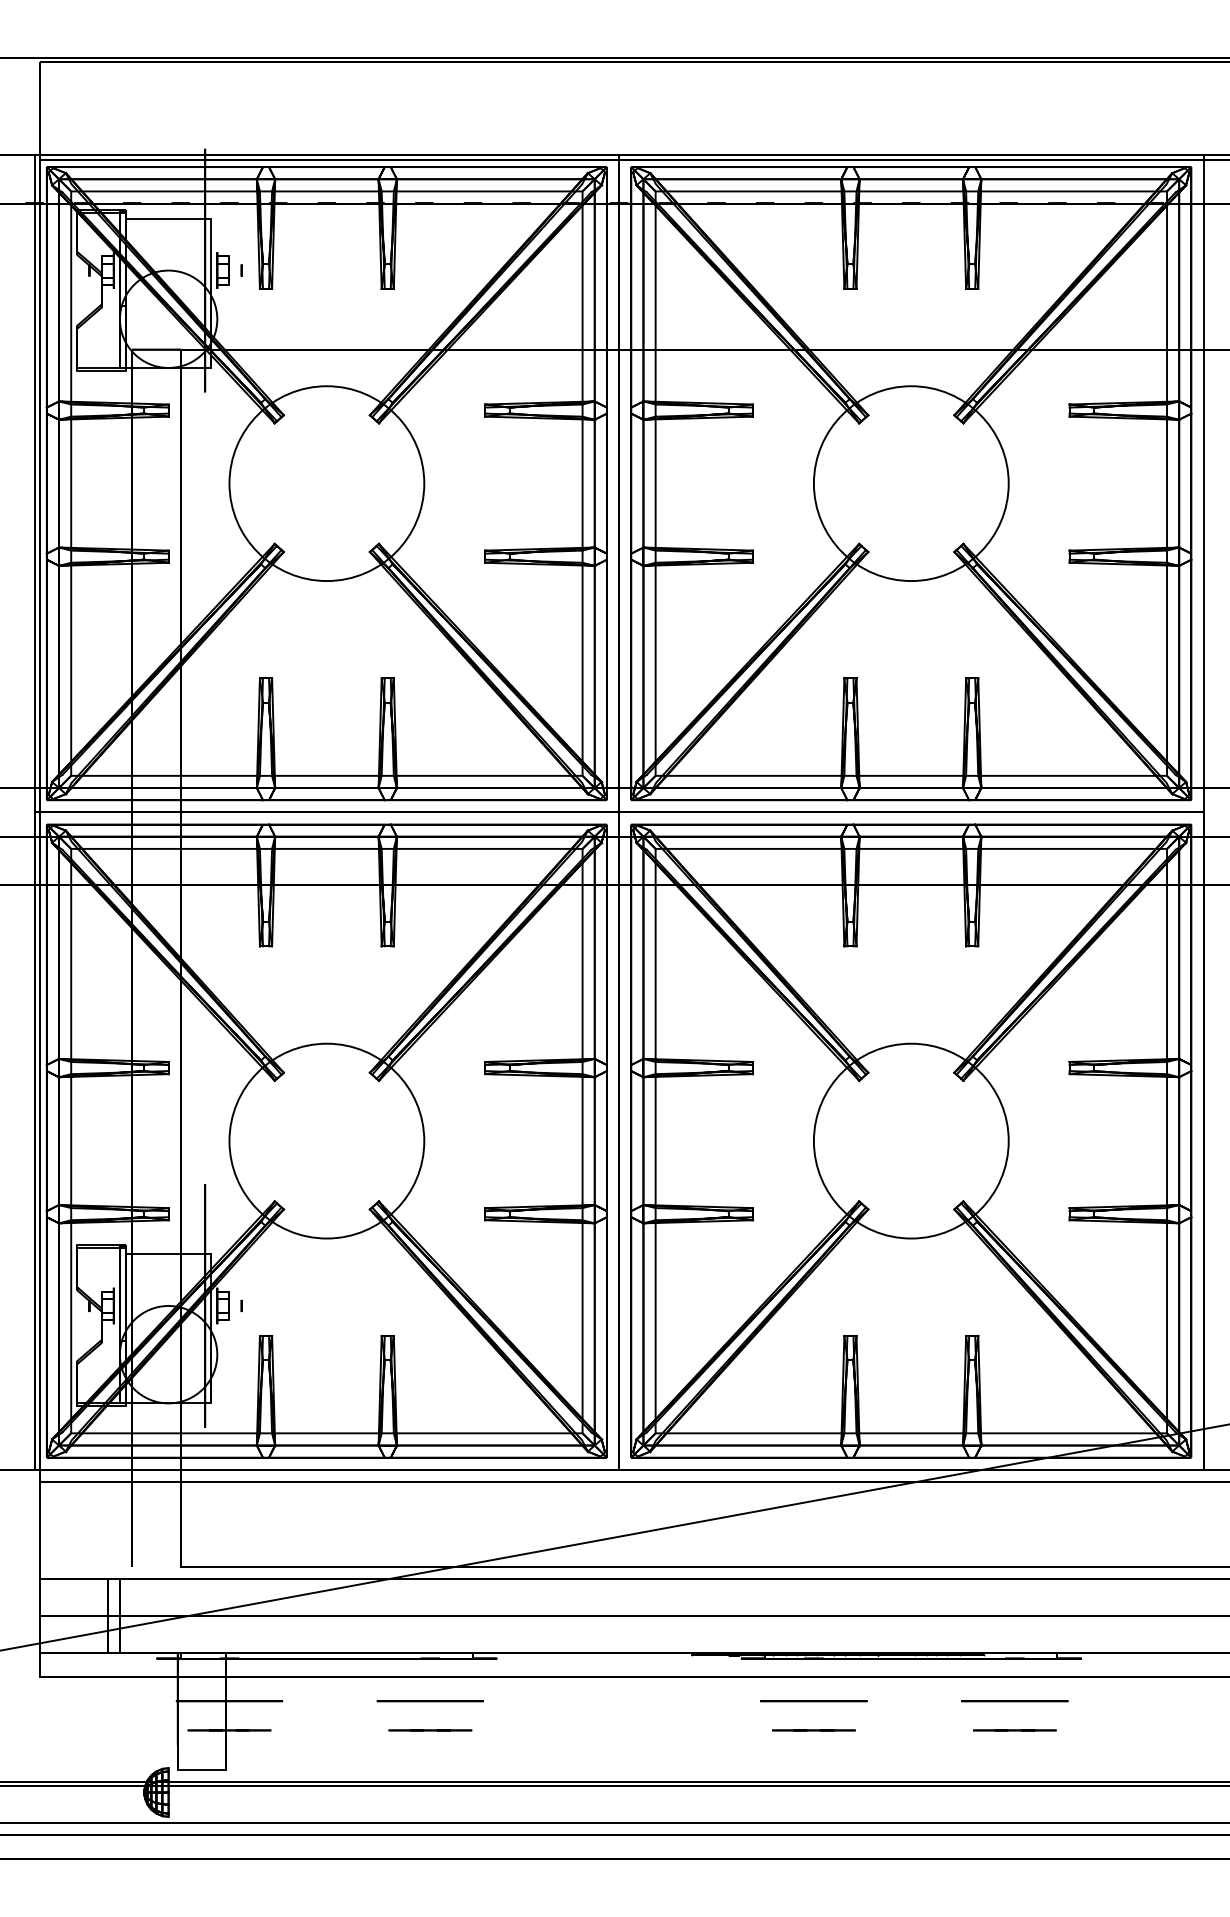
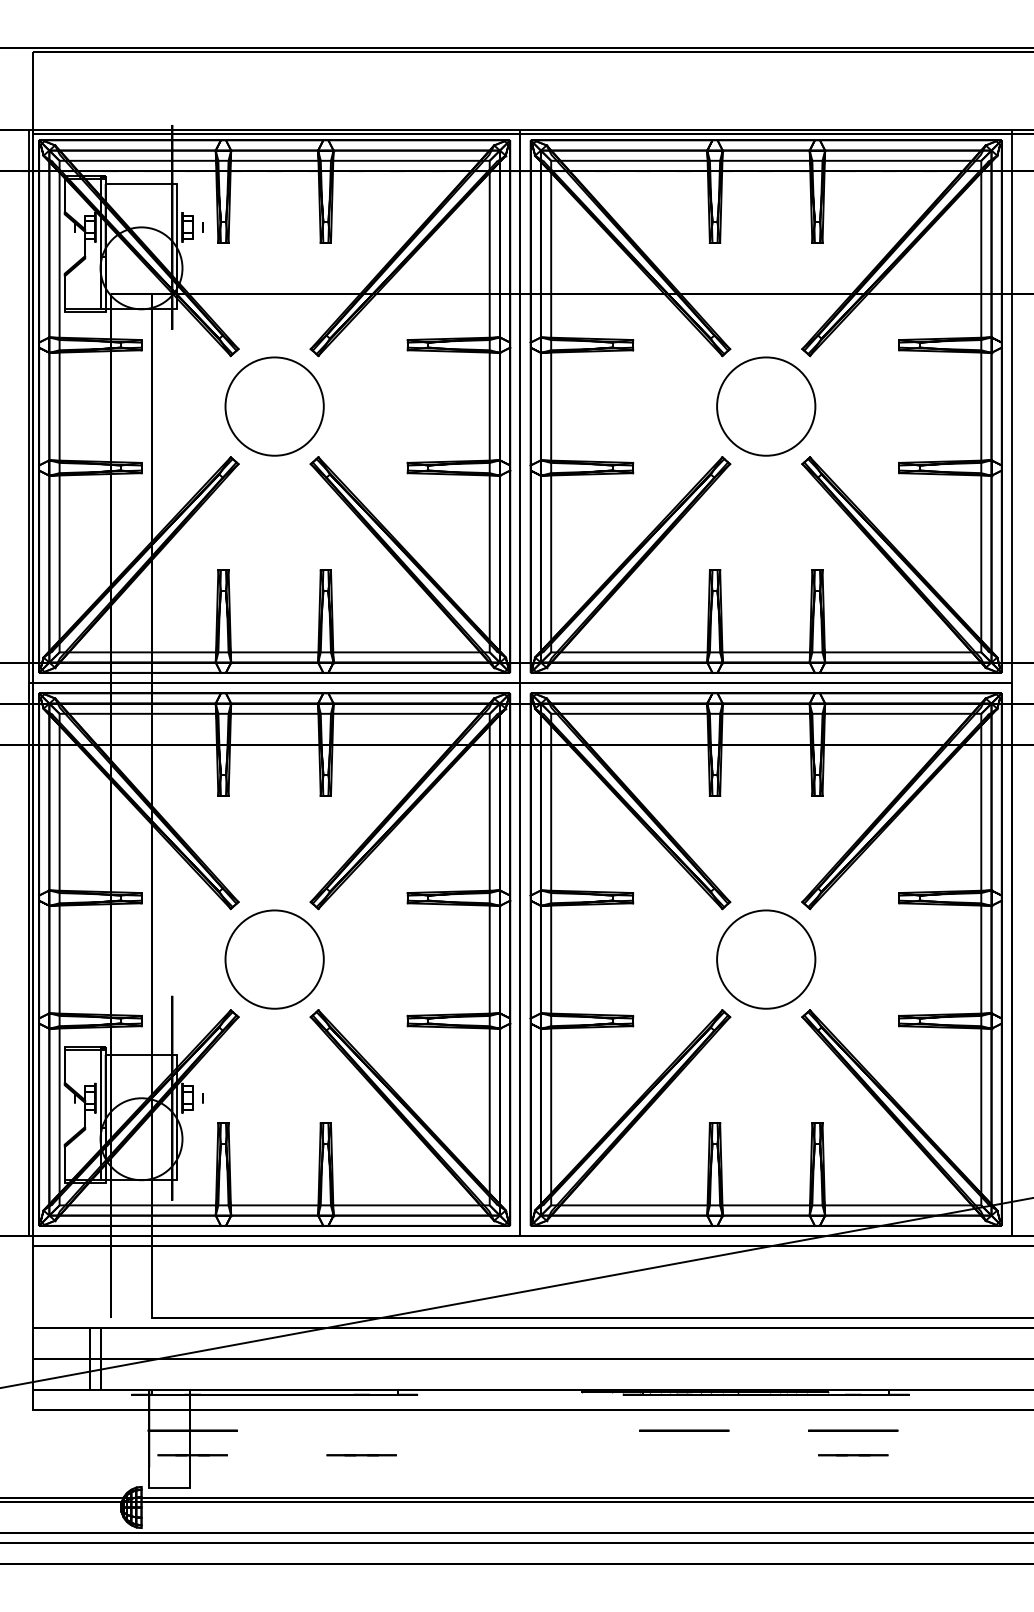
circle: (326, 483) -> (274, 406), size x0.6
circle: (910, 483) -> (765, 406), size x0.6
circle: (326, 1140) -> (274, 959), size x0.6
circle: (910, 1140) -> (765, 959), size x0.6
circle: (429, 1701) -> (360, 1430), removed
line: (813, 1730) -> (683, 1455), removed

